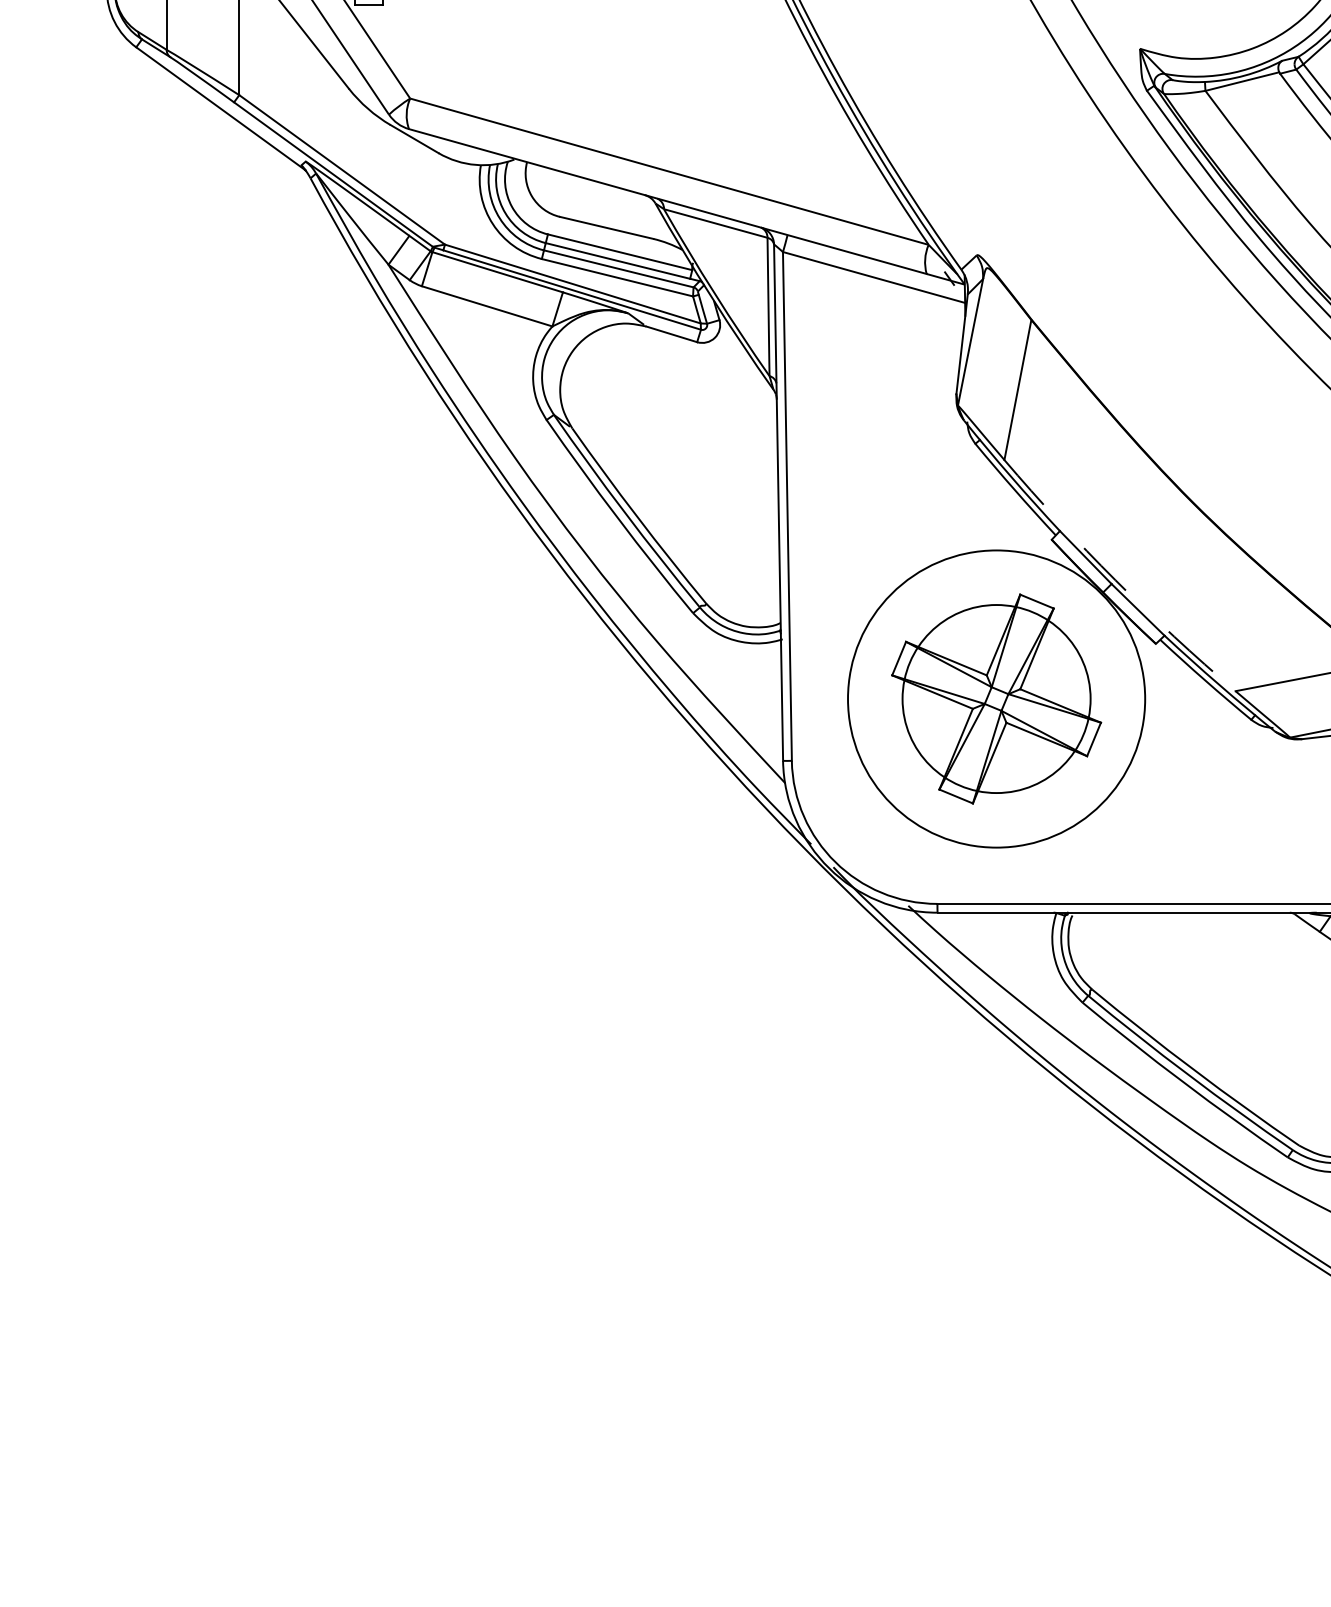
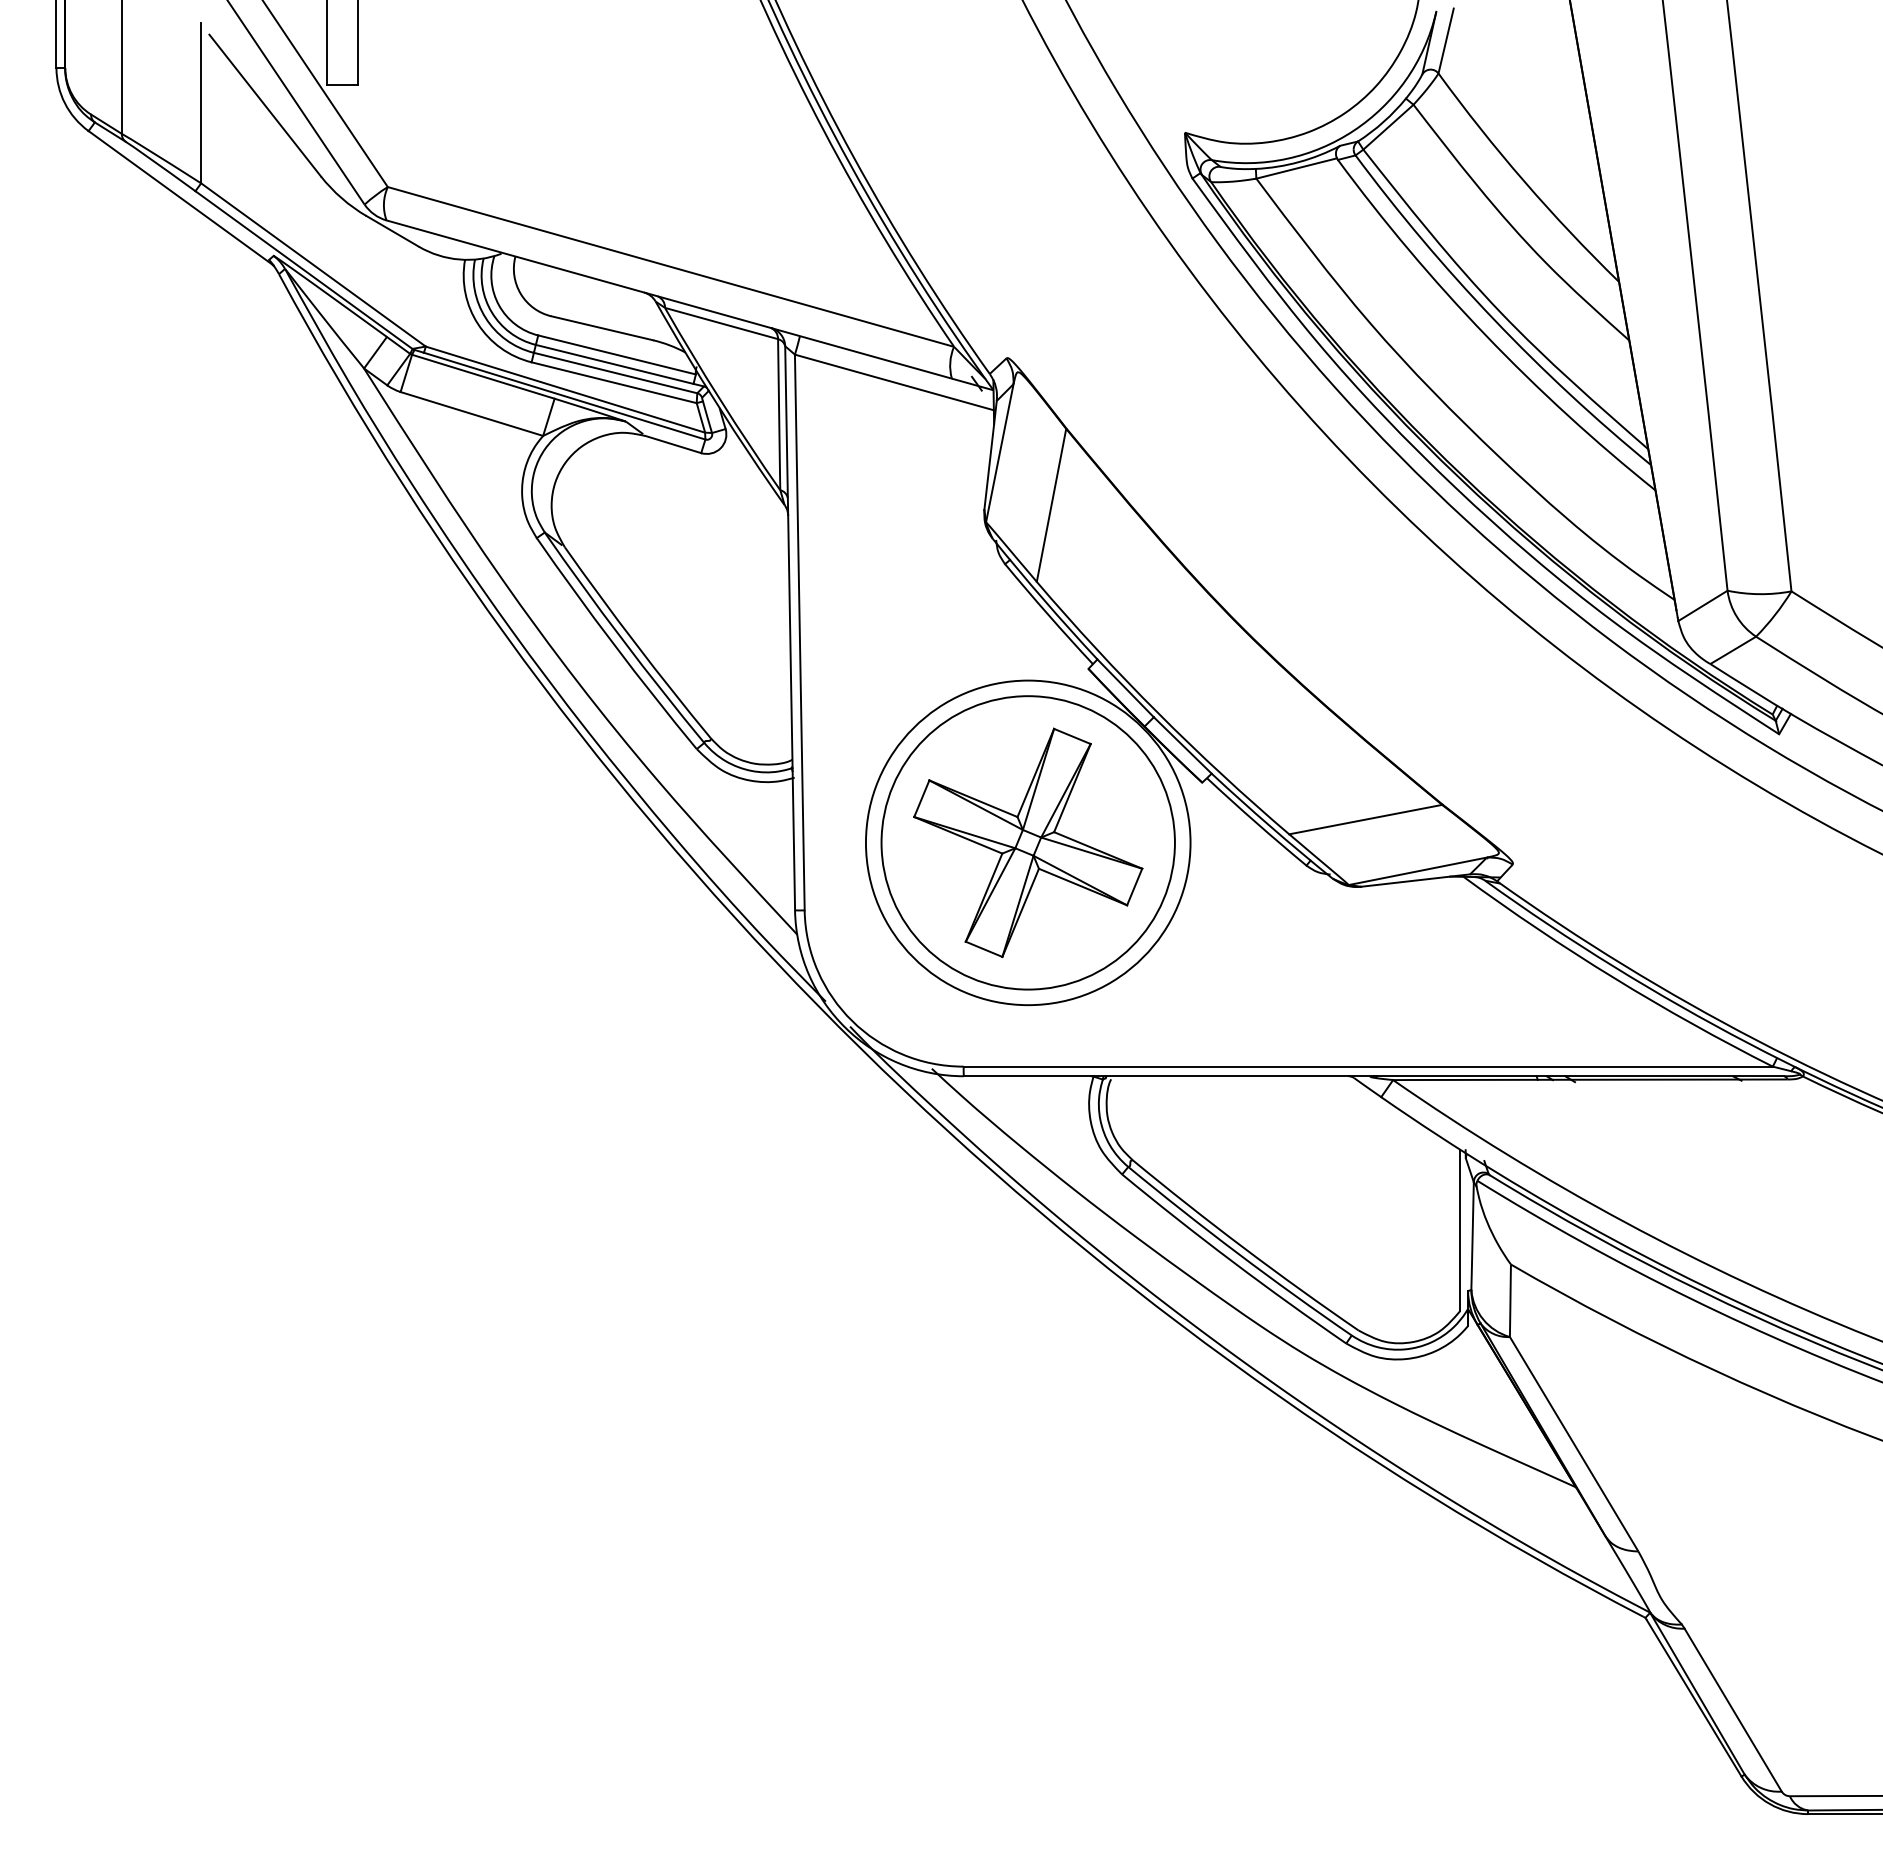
arc: (1115, 580) -> (1158, 713), dashed -> solid
circle: (995, 698) -> (1027, 842), size x1.43

